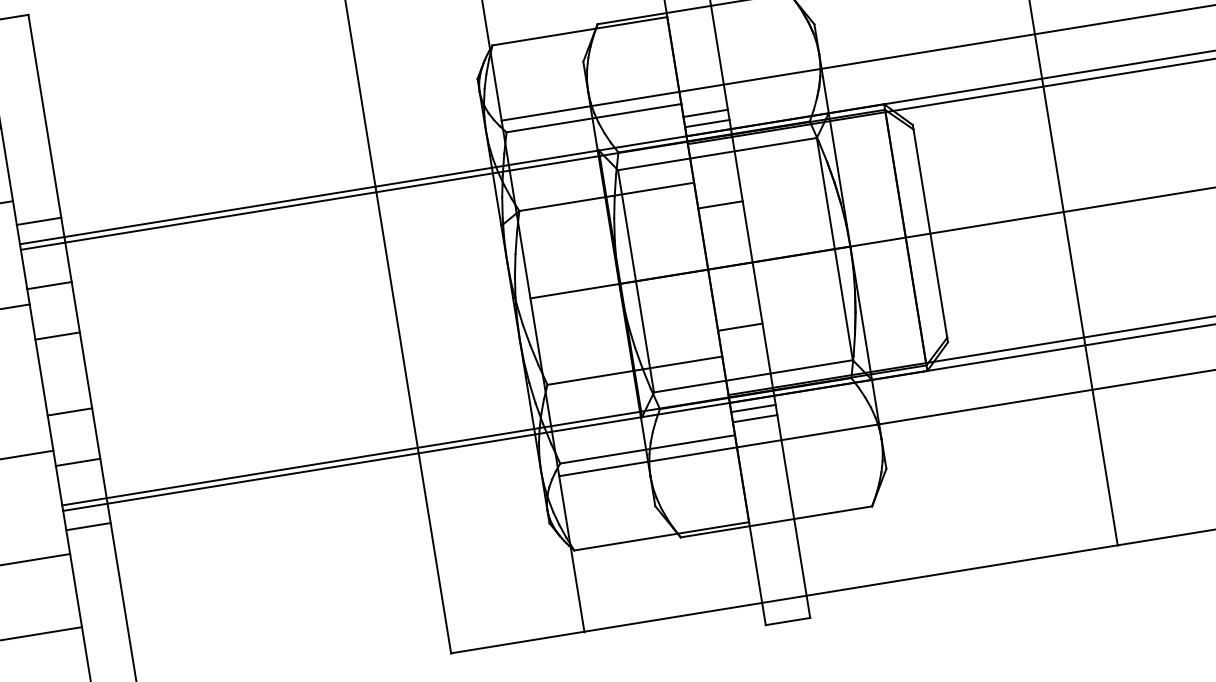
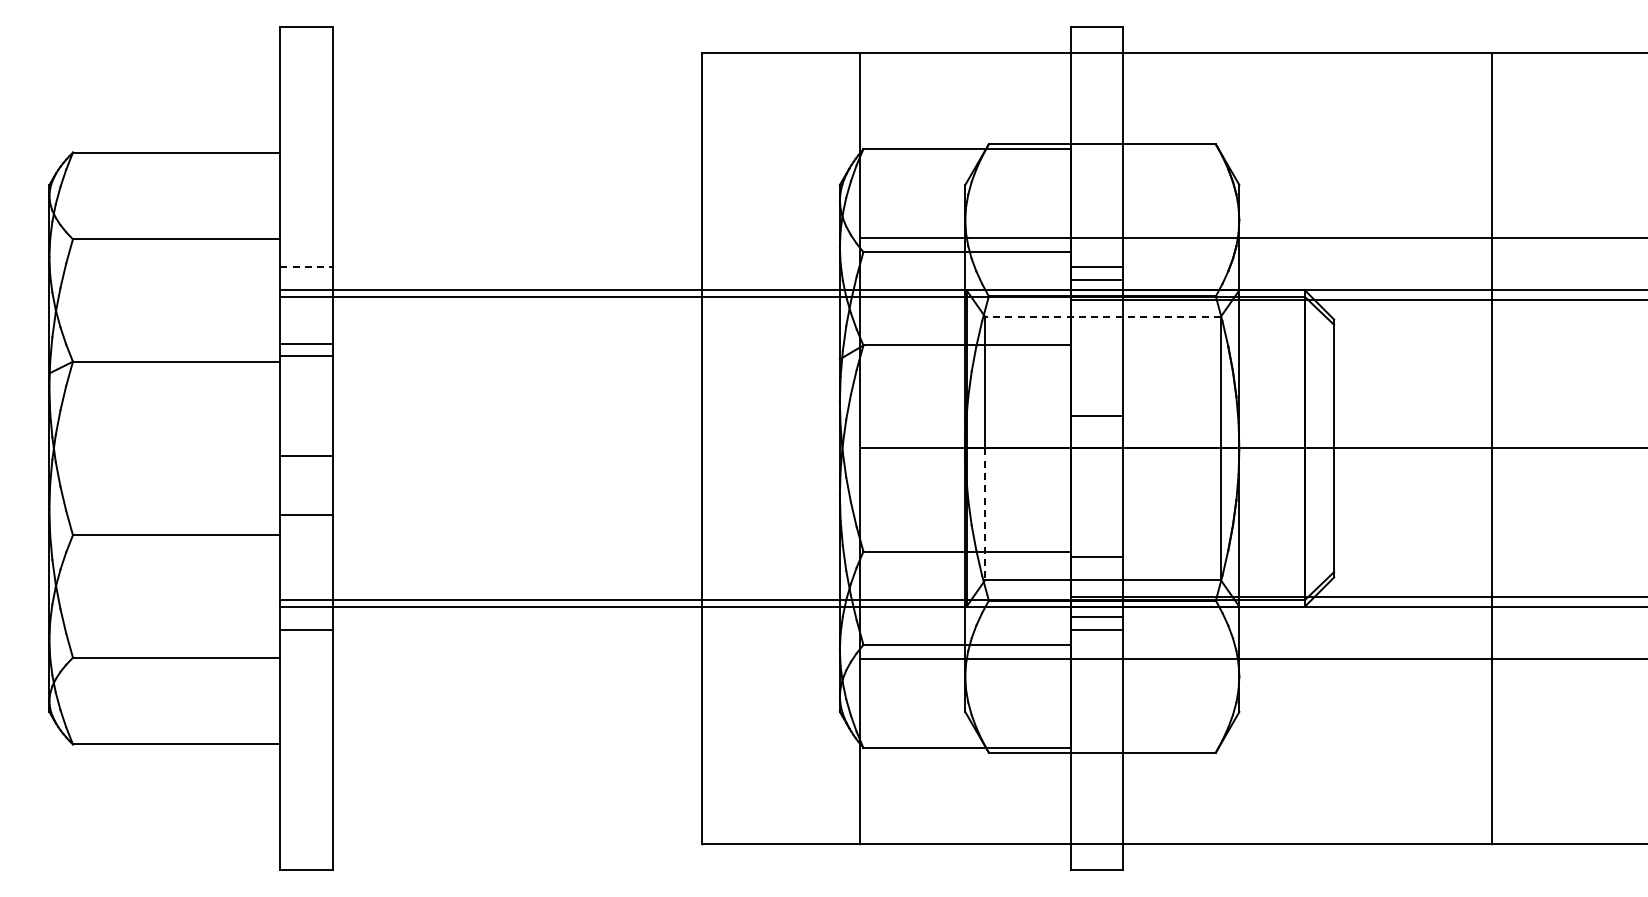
line: (717, 153) -> (1103, 316), solid -> dashed
line: (719, 204) -> (1096, 415), moved
line: (39, 221) -> (307, 267), solid -> dashed
line: (739, 327) -> (1096, 557), moved
line: (57, 336) -> (306, 356), moved
line: (645, 336) -> (985, 514), solid -> dashed
line: (69, 411) -> (306, 456), moved
line: (78, 462) -> (306, 515), moved

